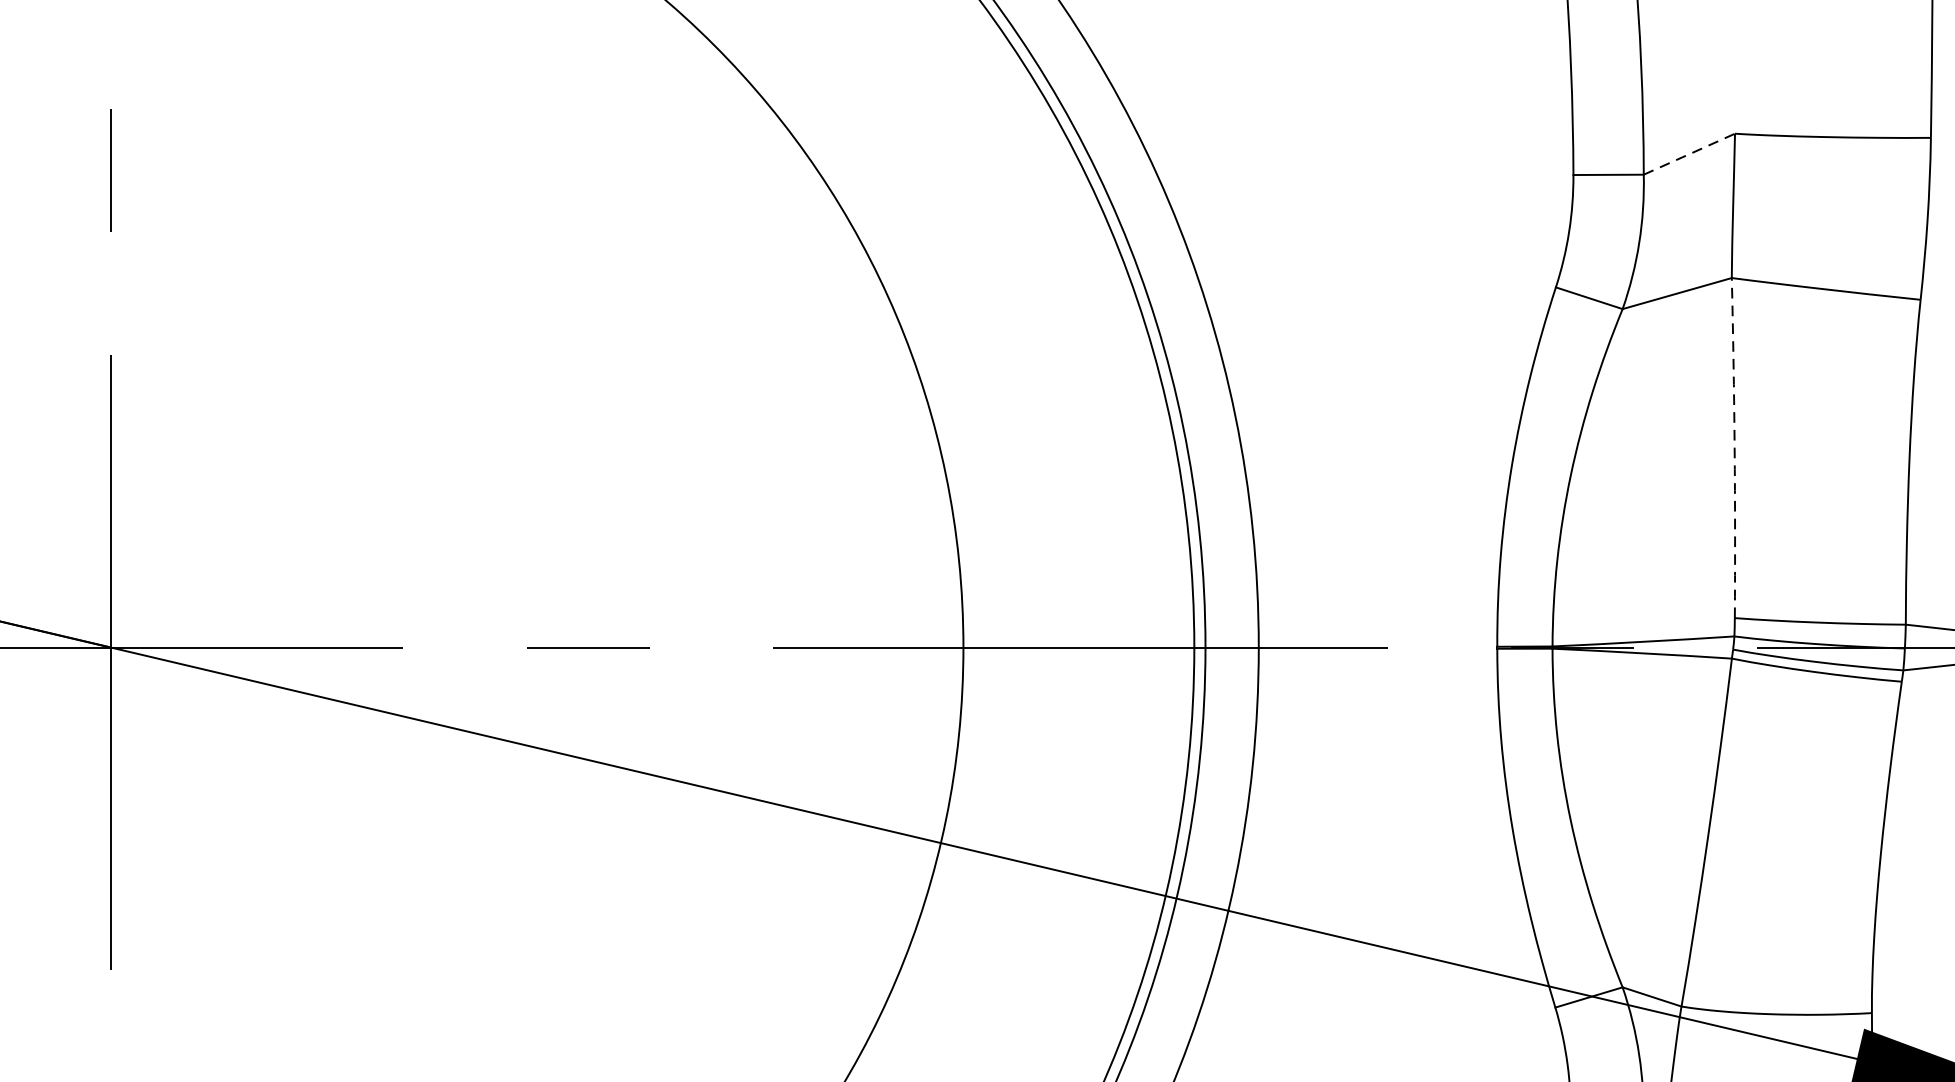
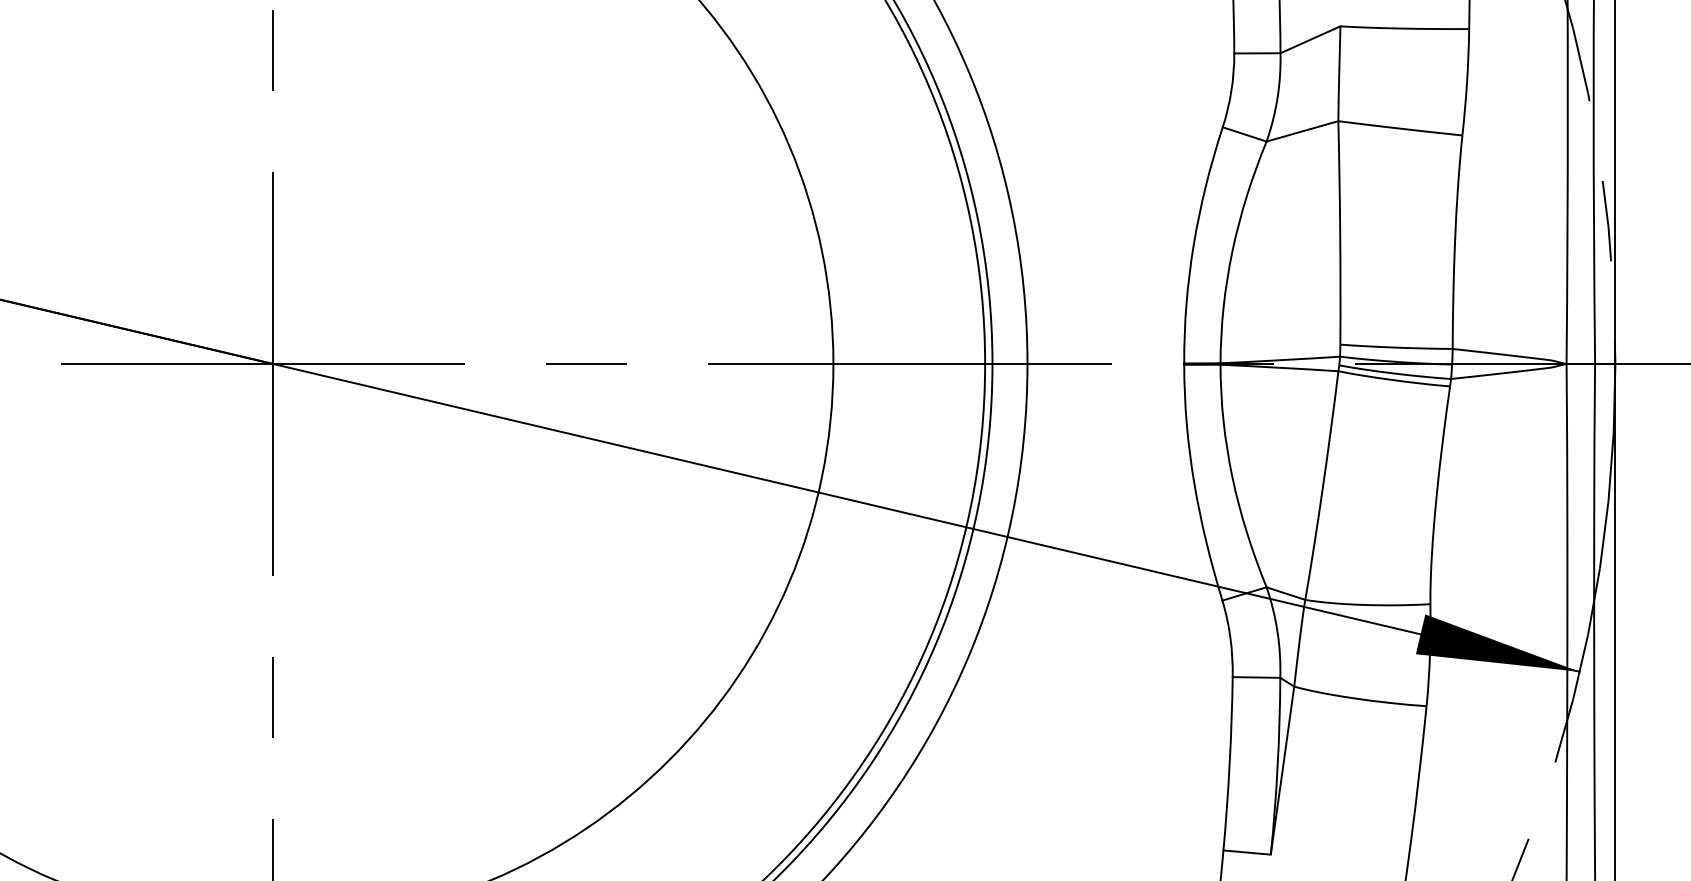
line: (1689, 153) -> (1310, 39), dashed -> solid
arc: (1735, 447) -> (1340, 232), dashed -> solid

